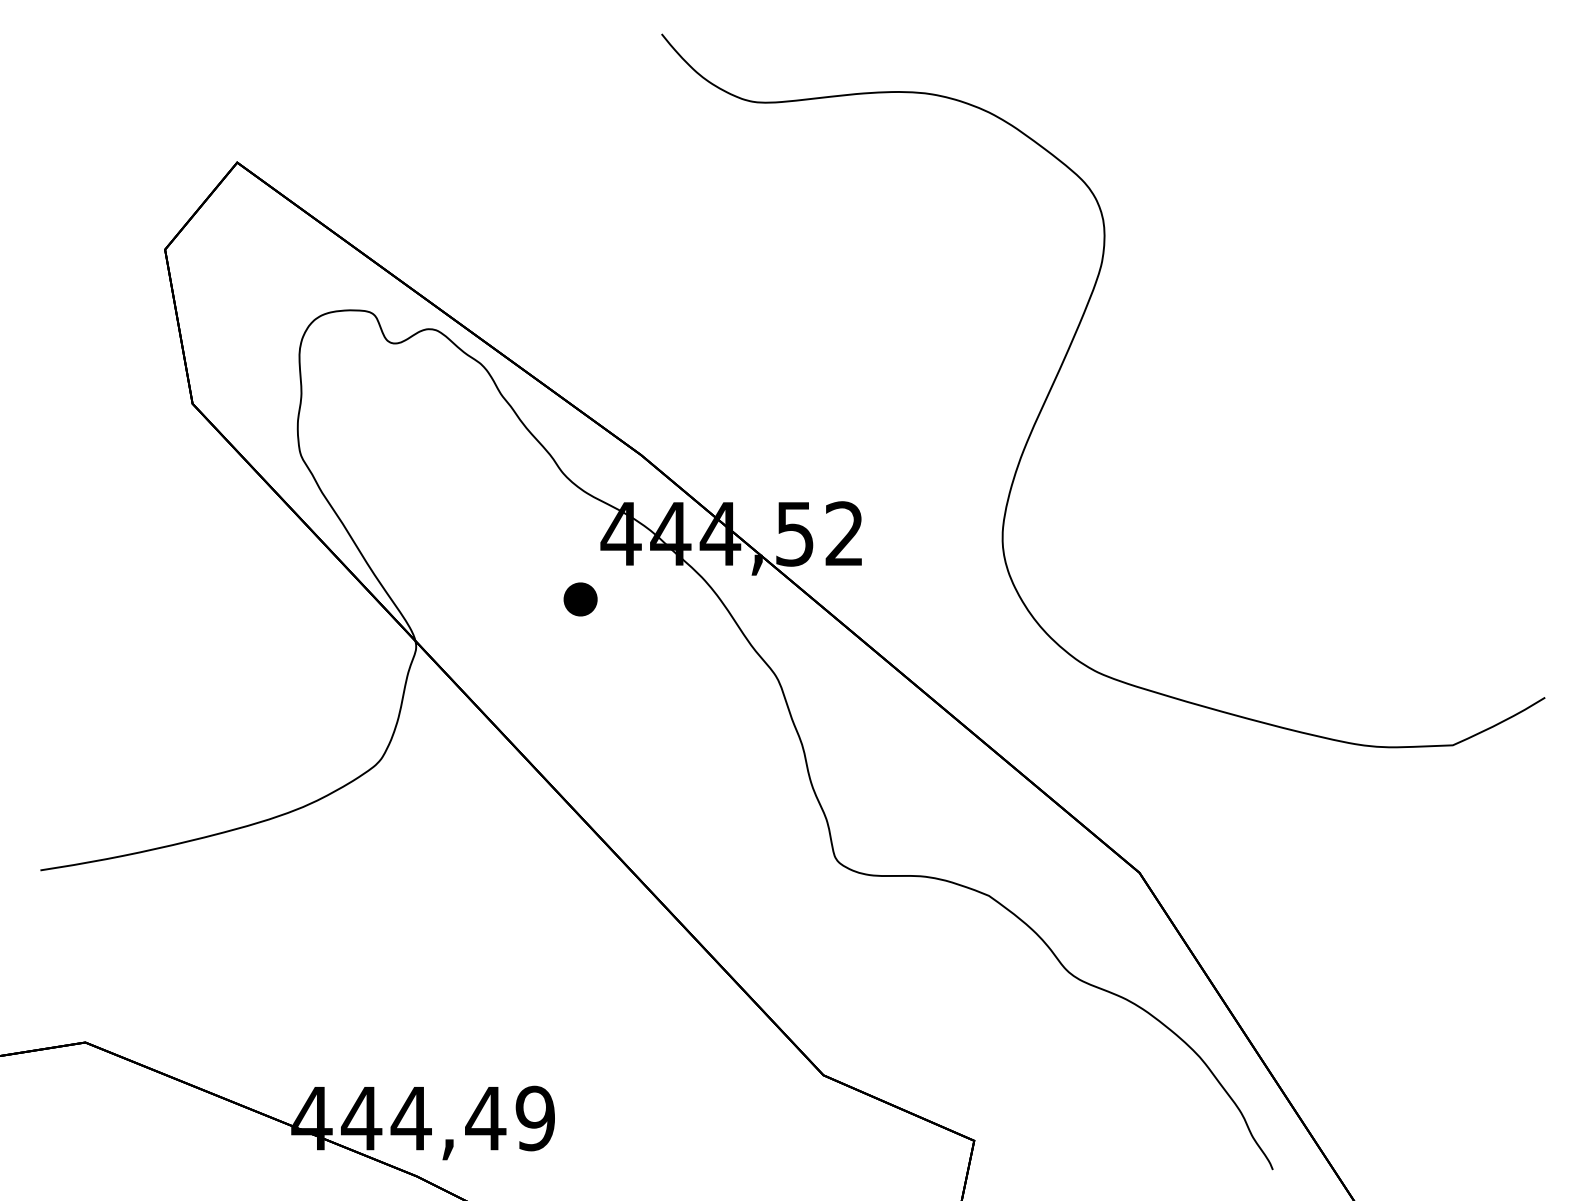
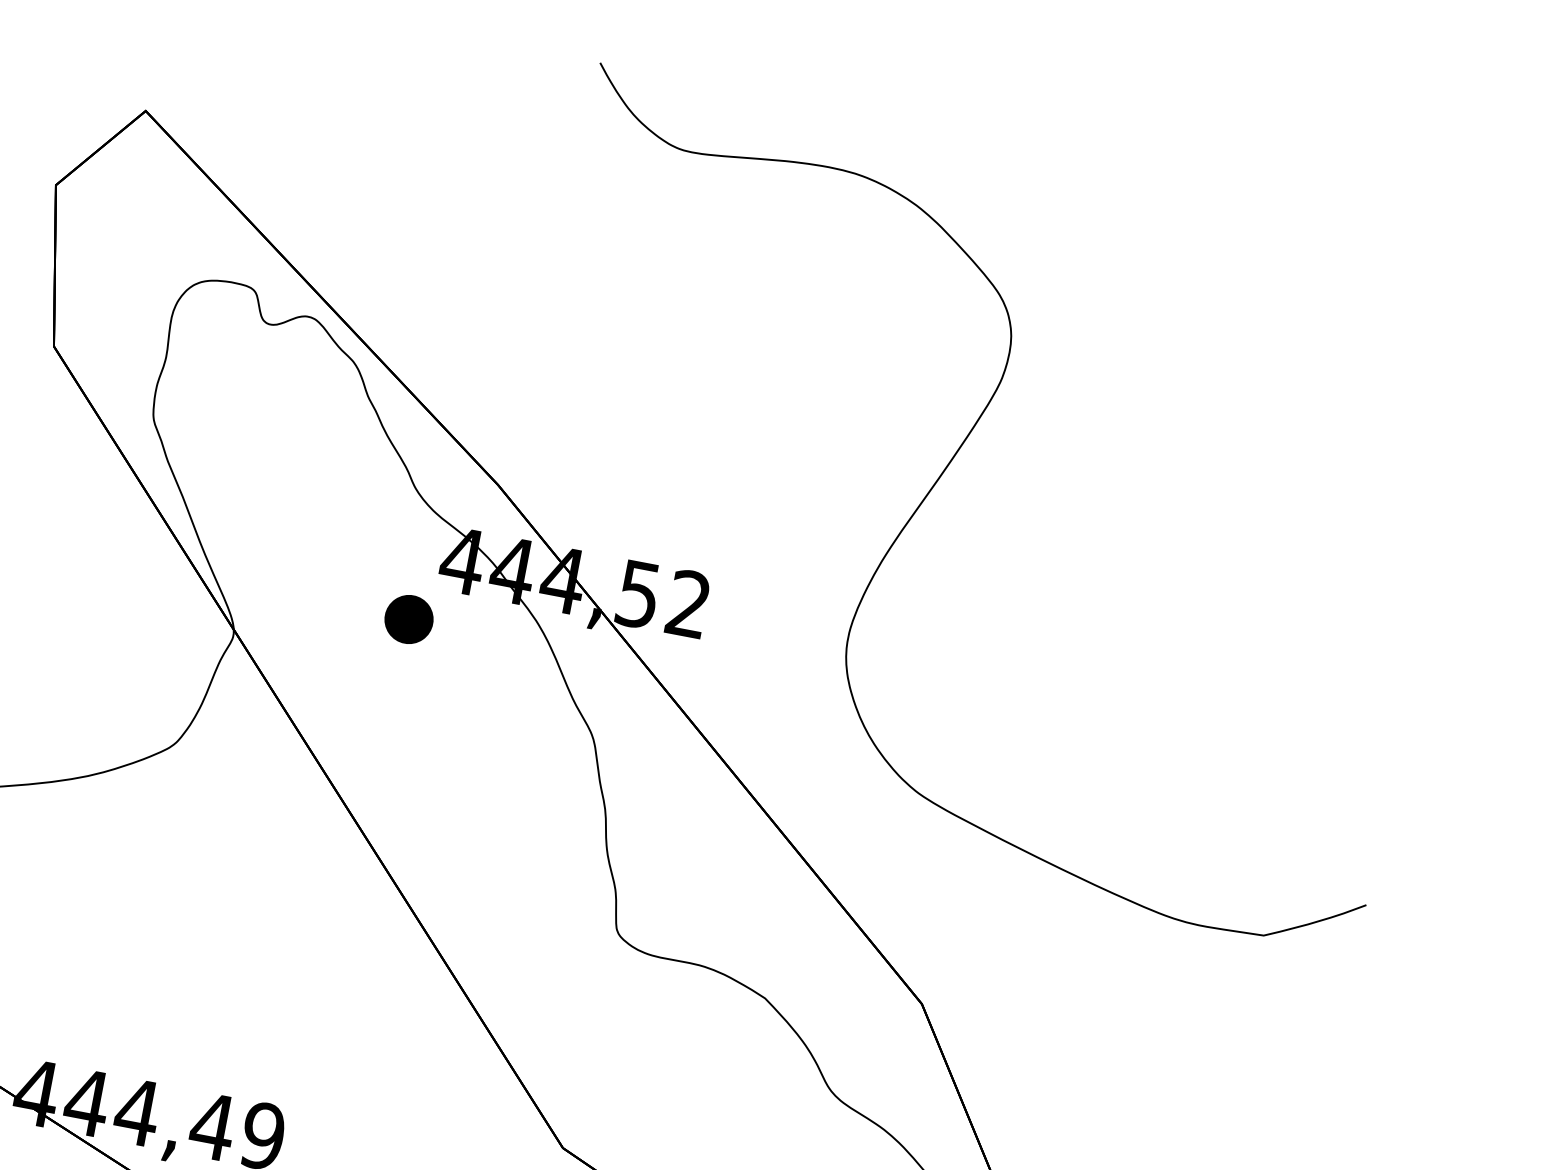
part: (580, 599) -> (408, 619), size x1.4

